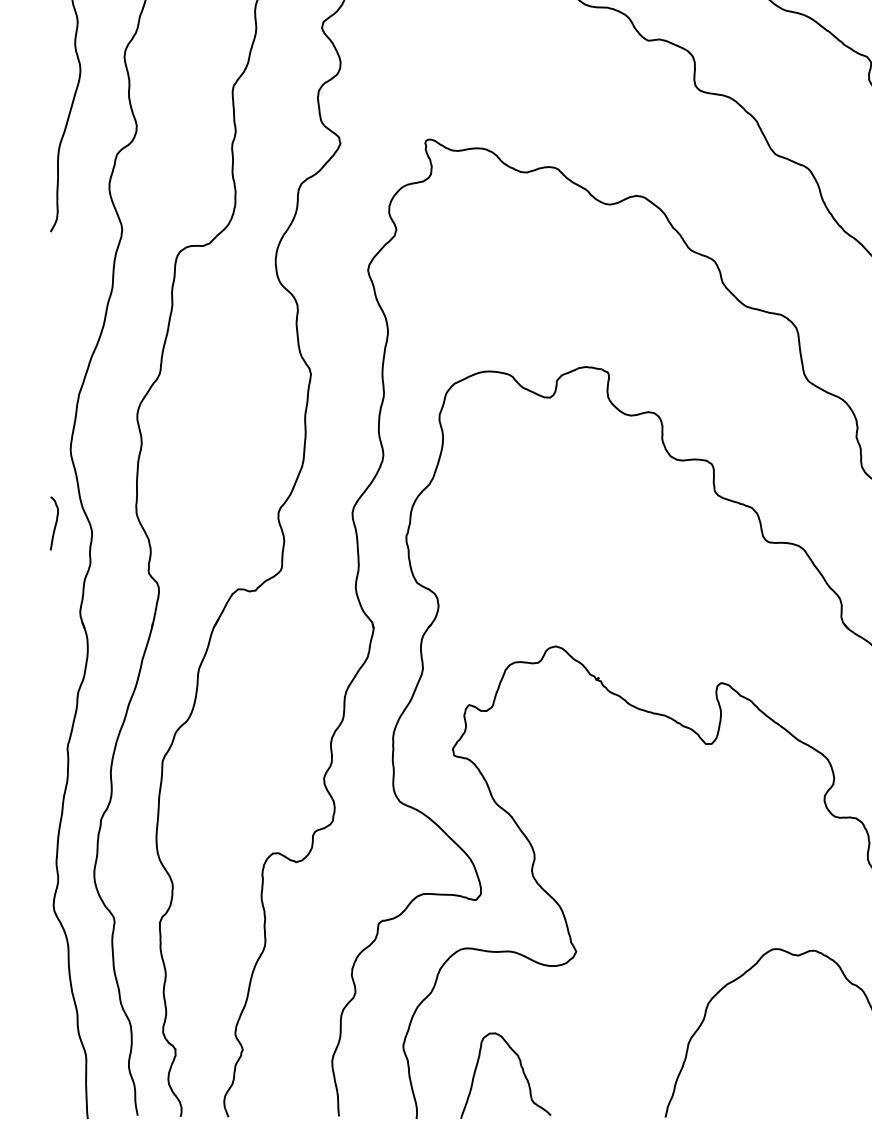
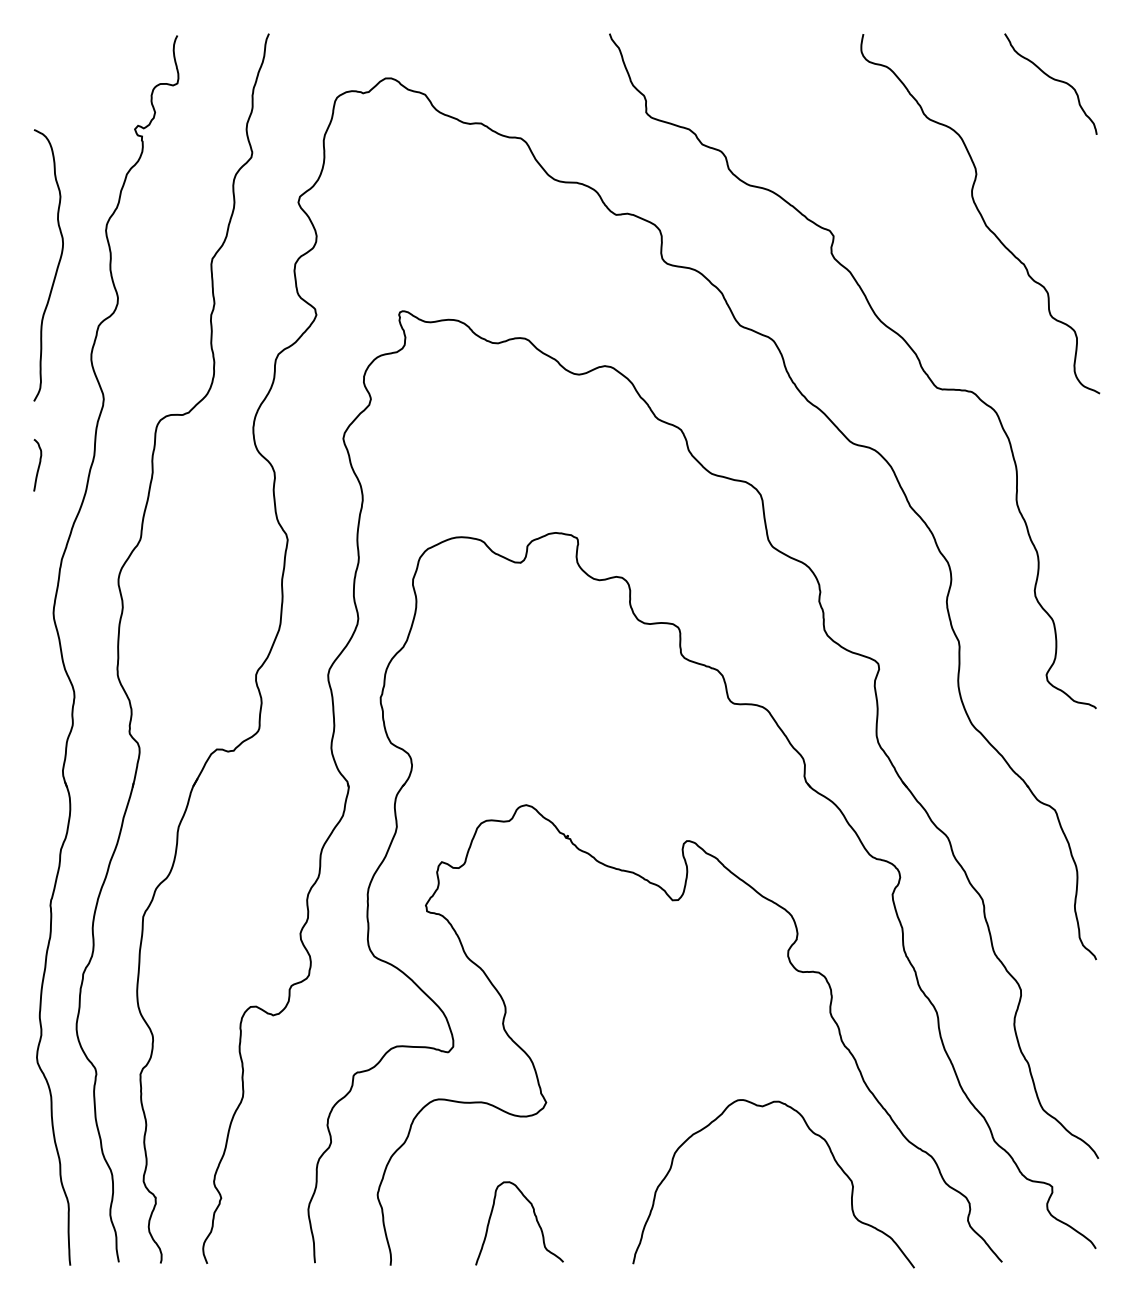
curve: (55, 523) -> (38, 465), moved
curve: (522, 1071) -> (535, 1219), moved

